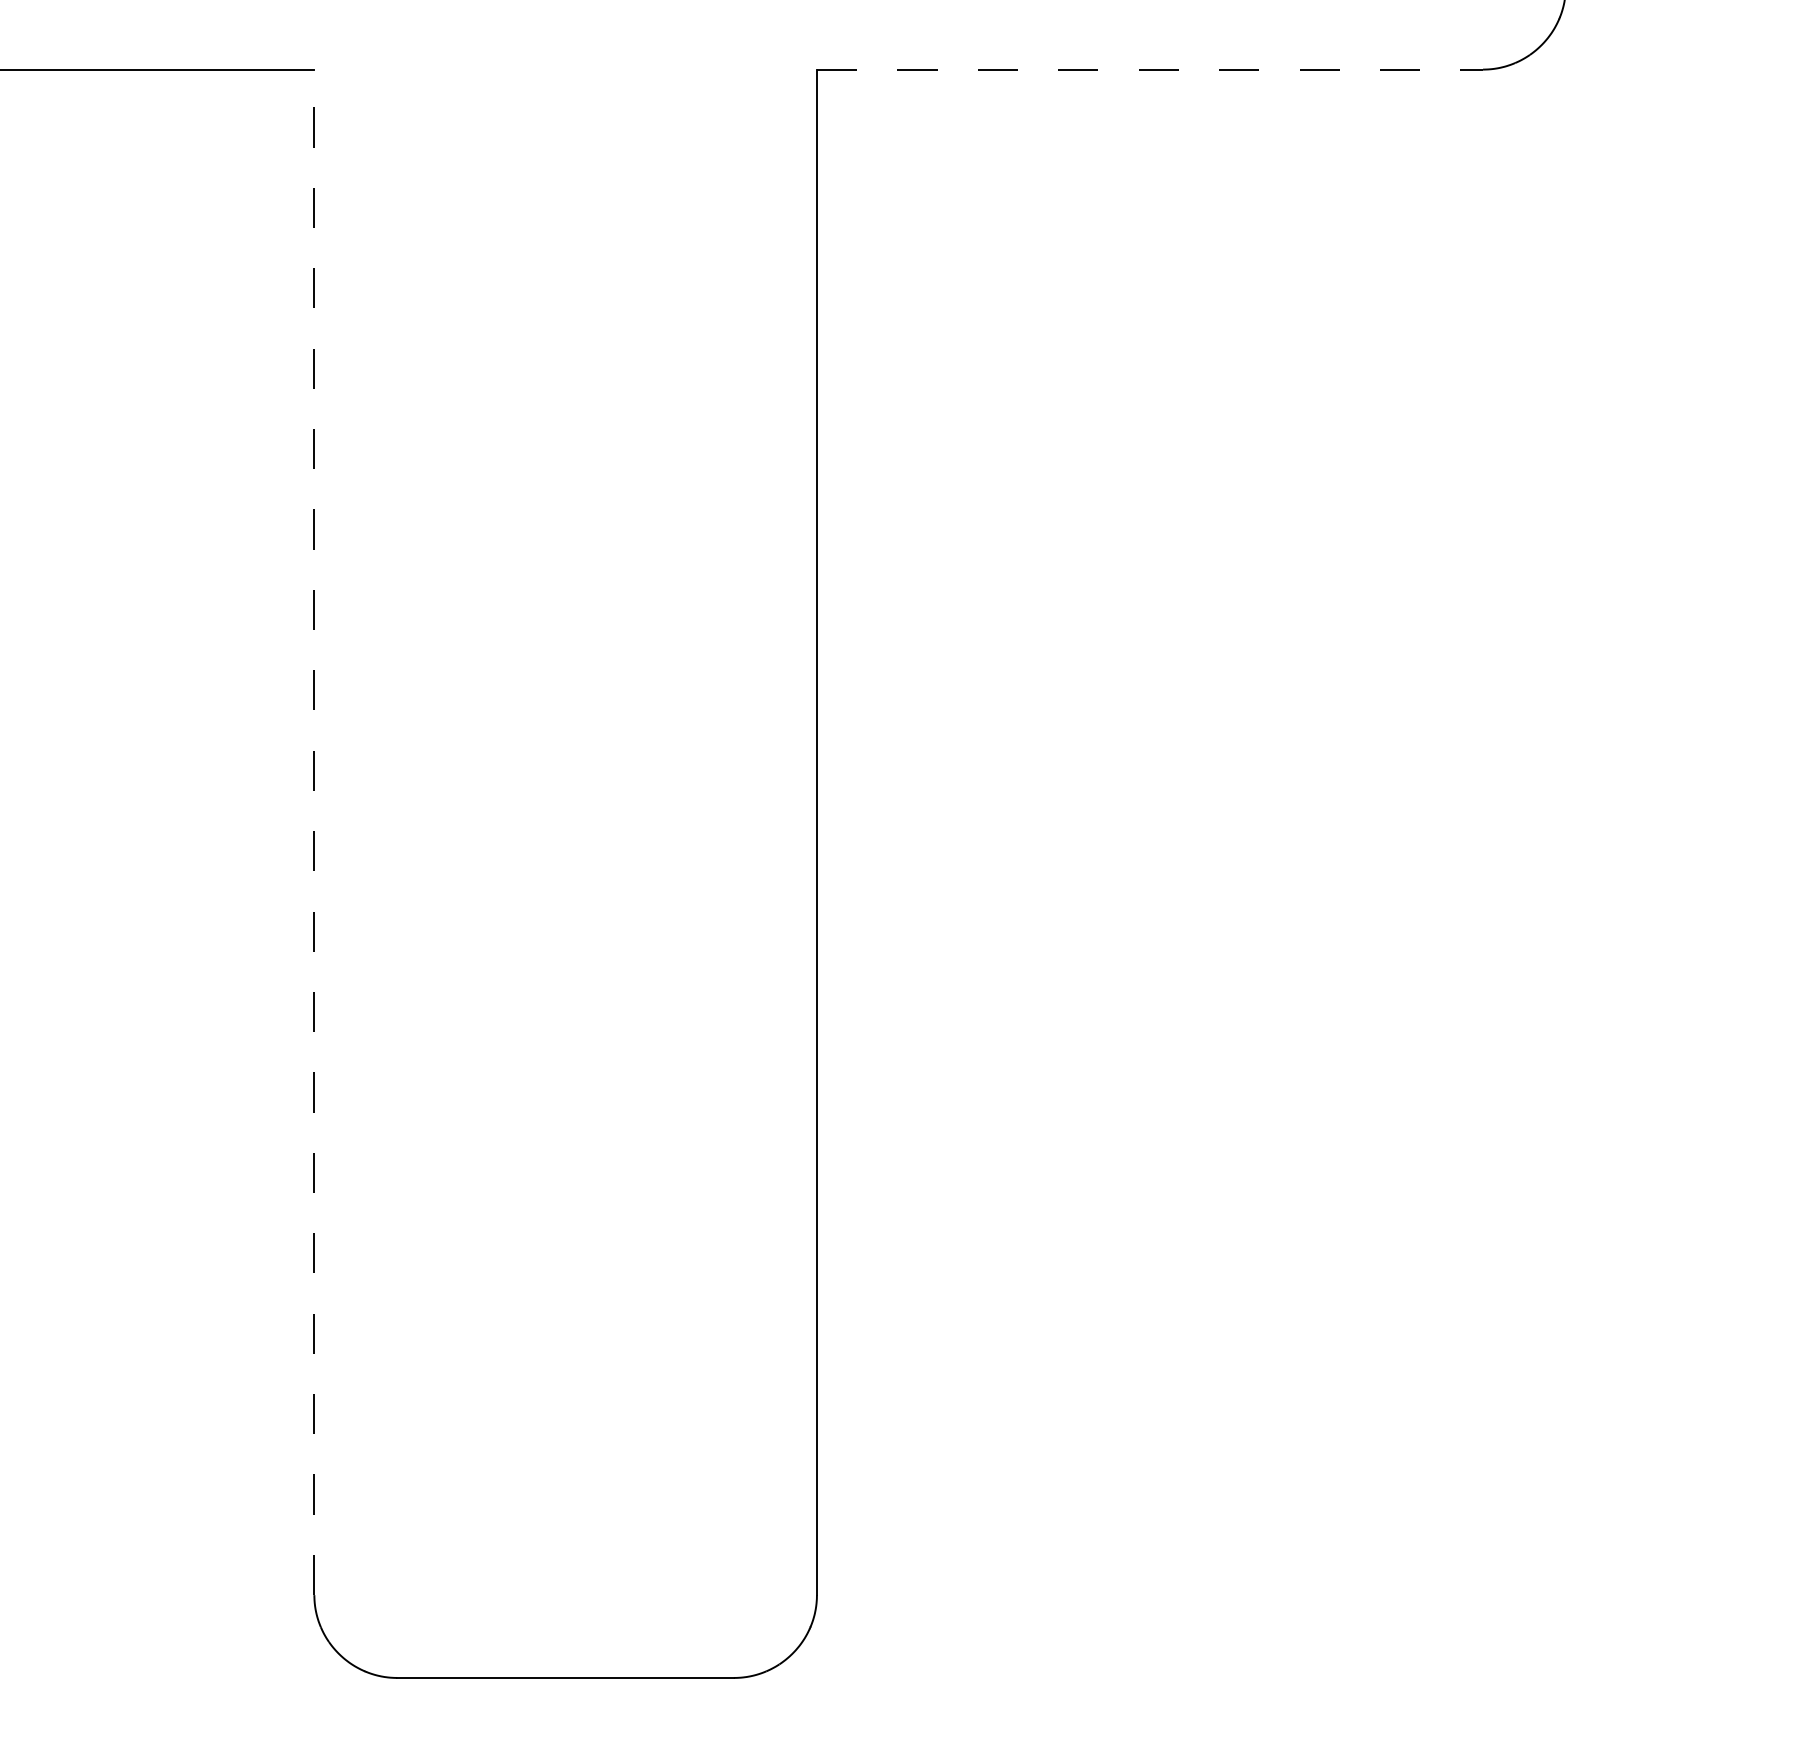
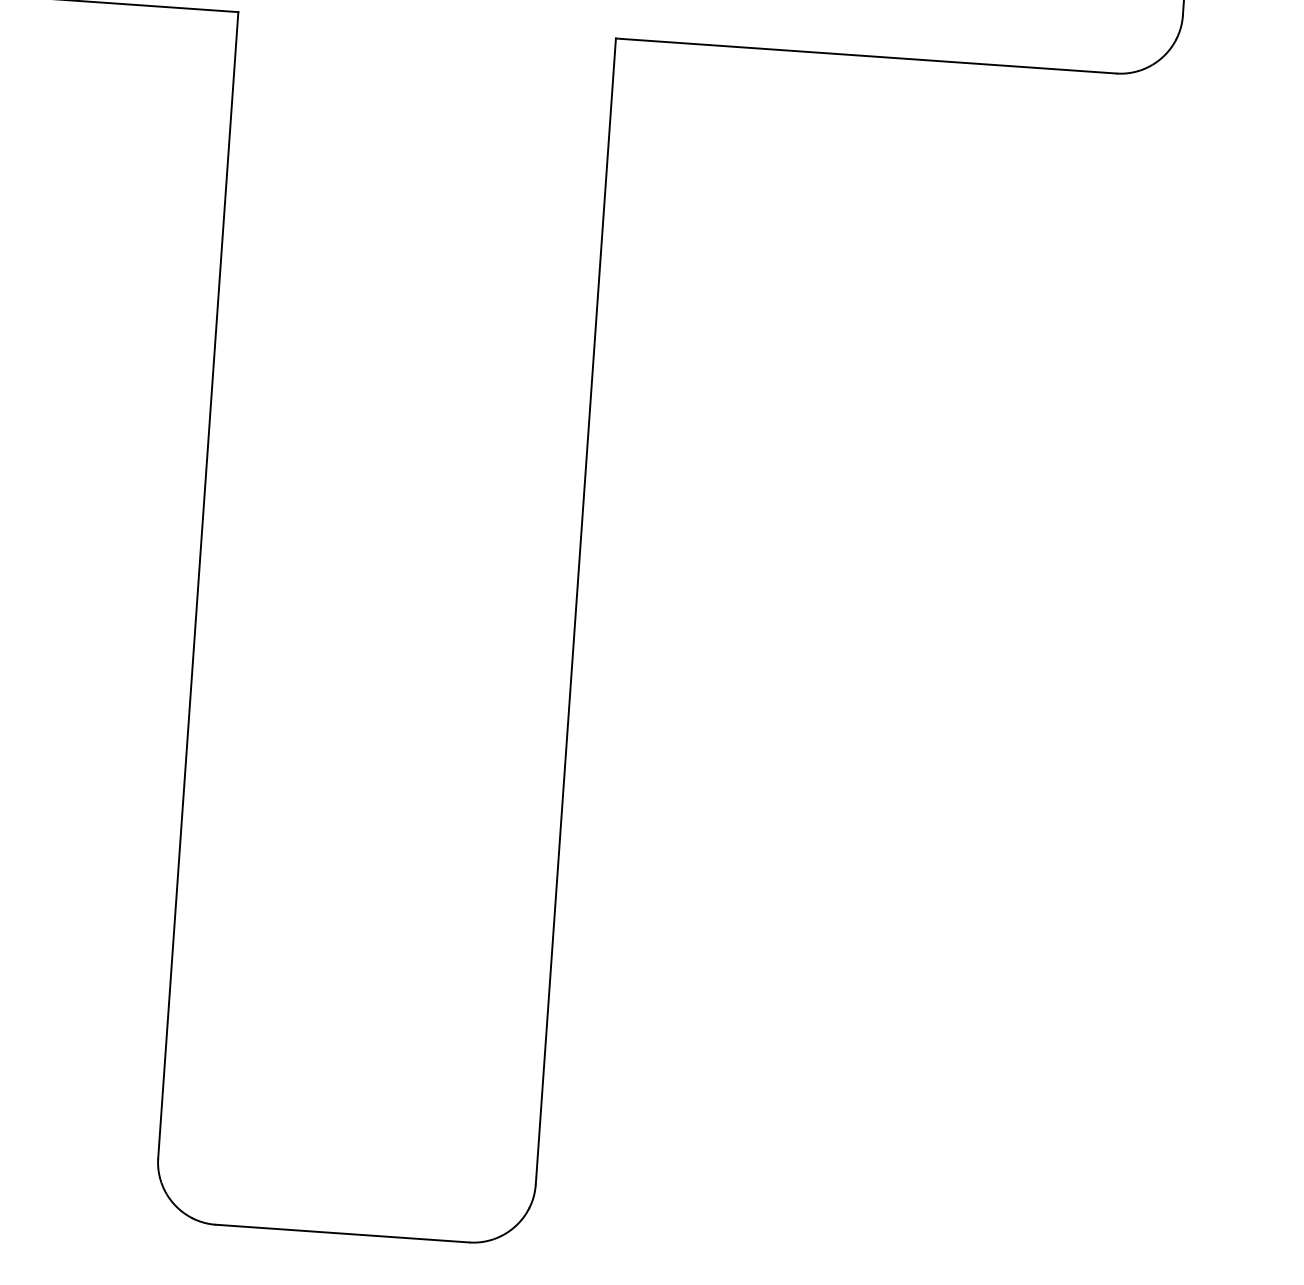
line: (1150, 69) -> (866, 55), dashed -> solid
line: (314, 832) -> (198, 585), dashed -> solid

